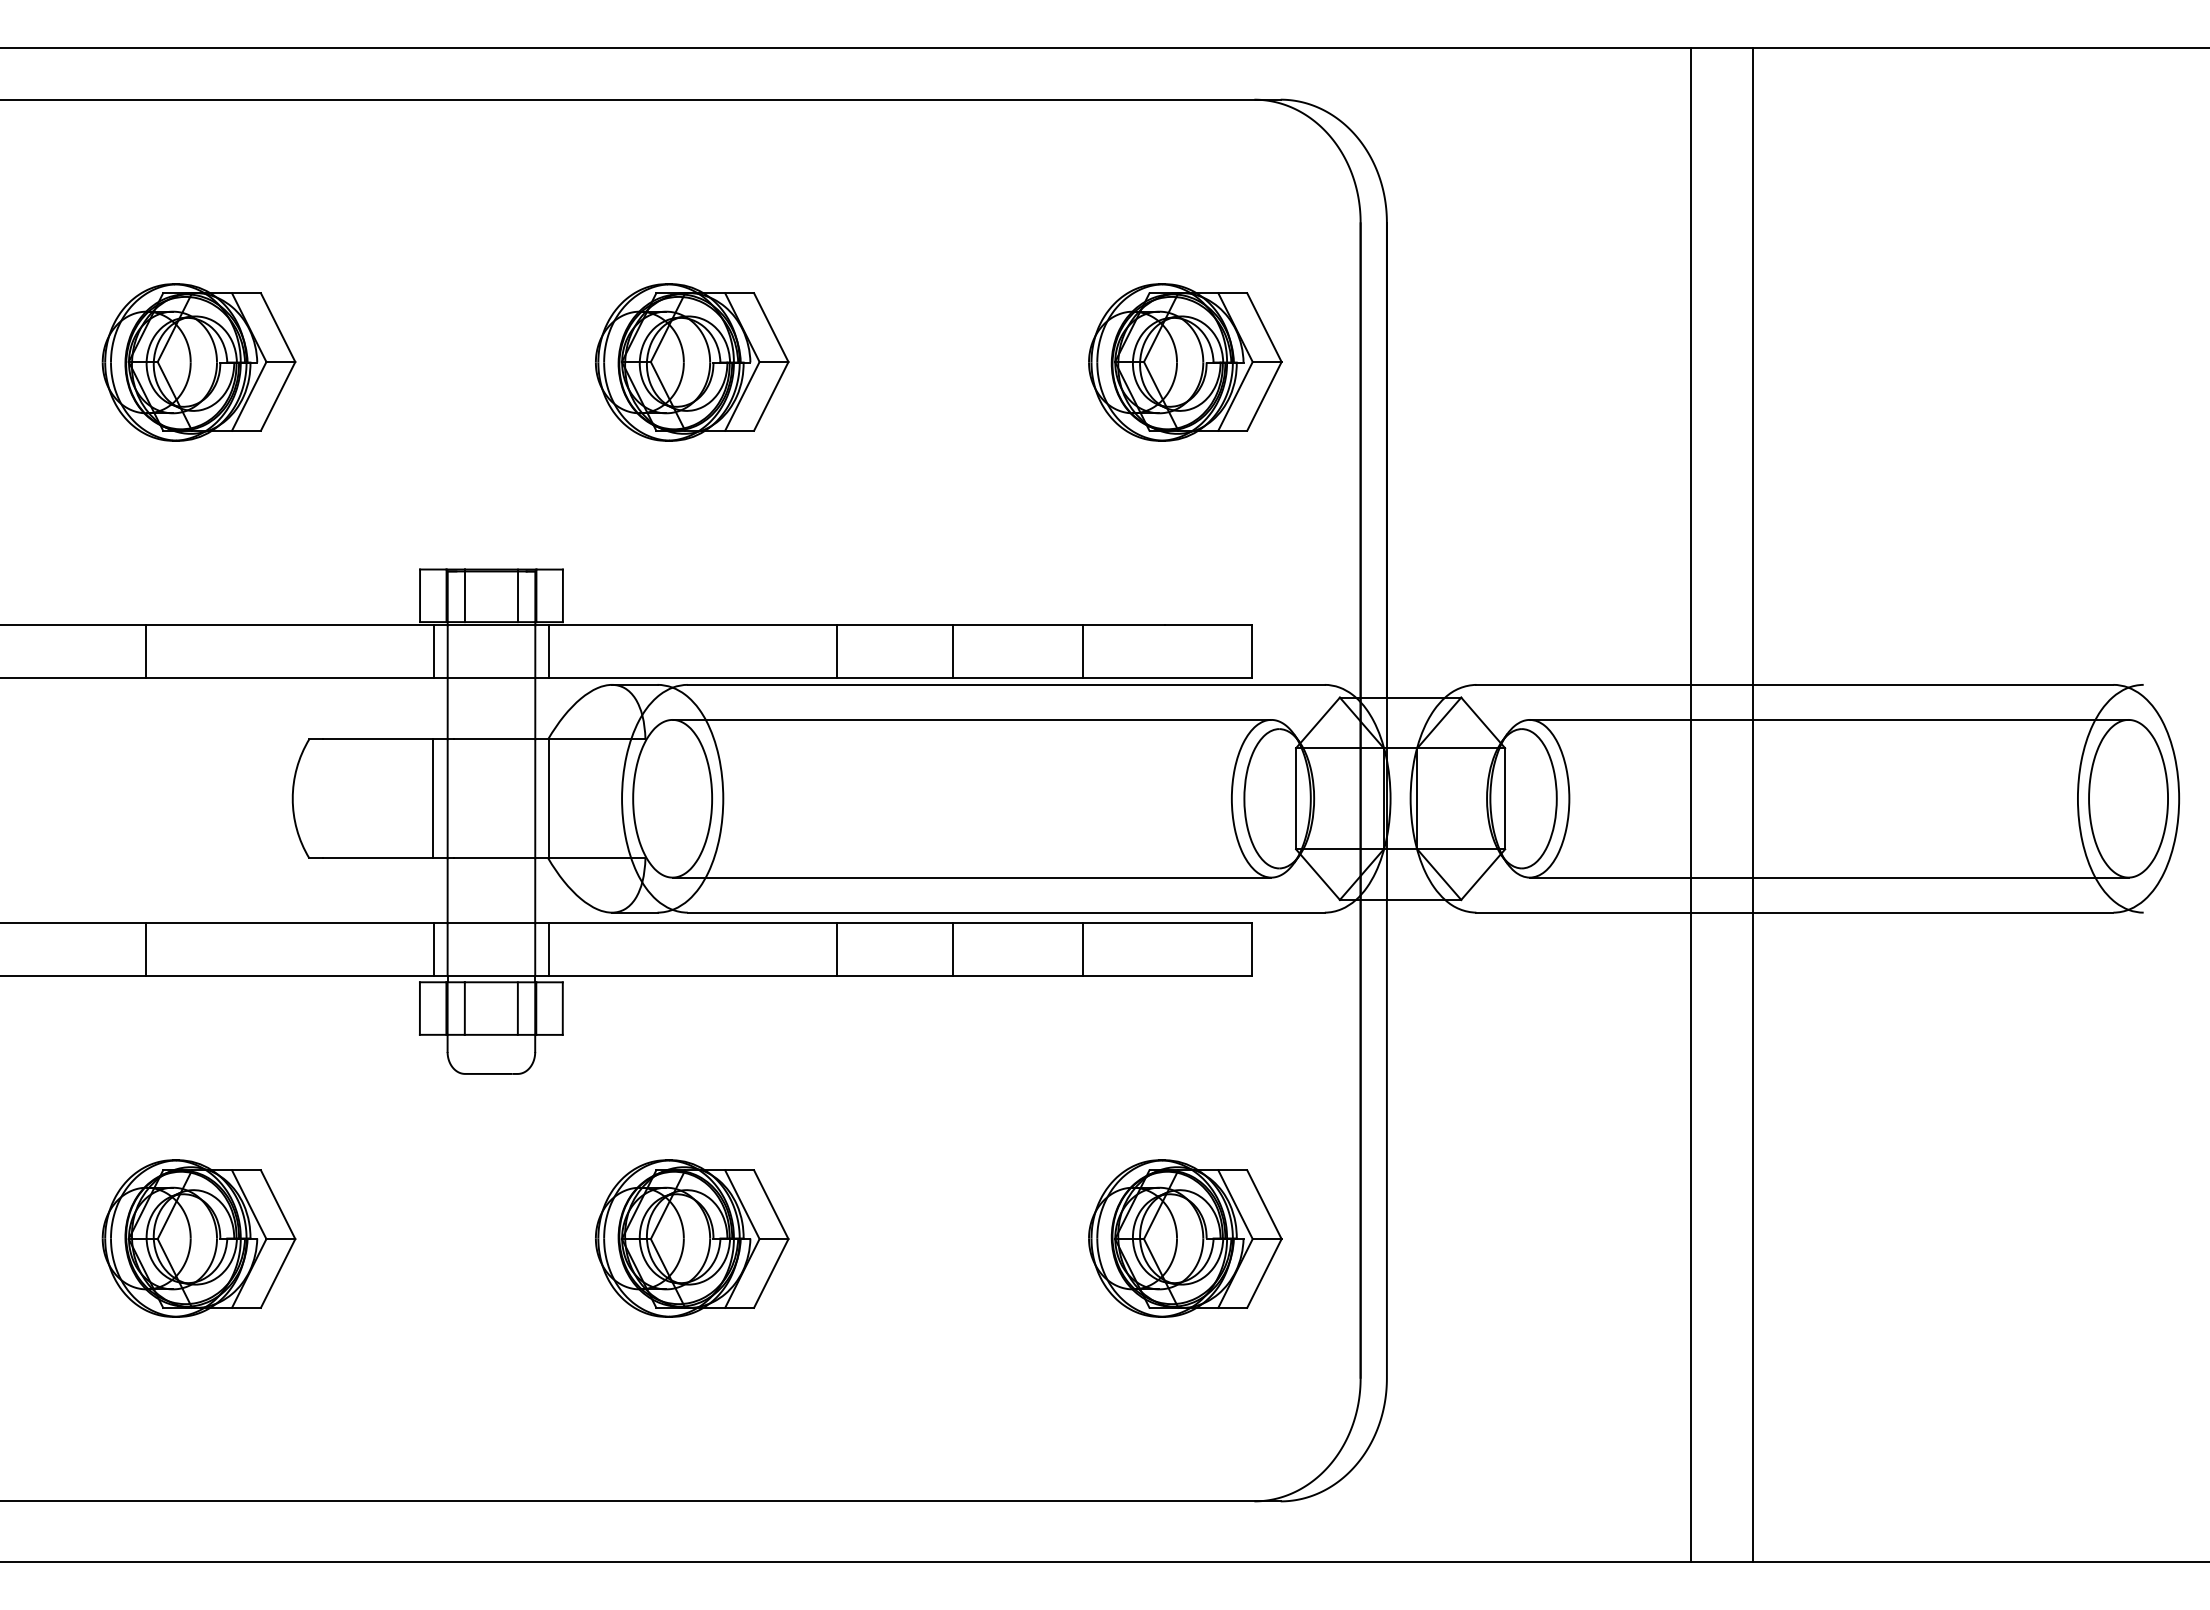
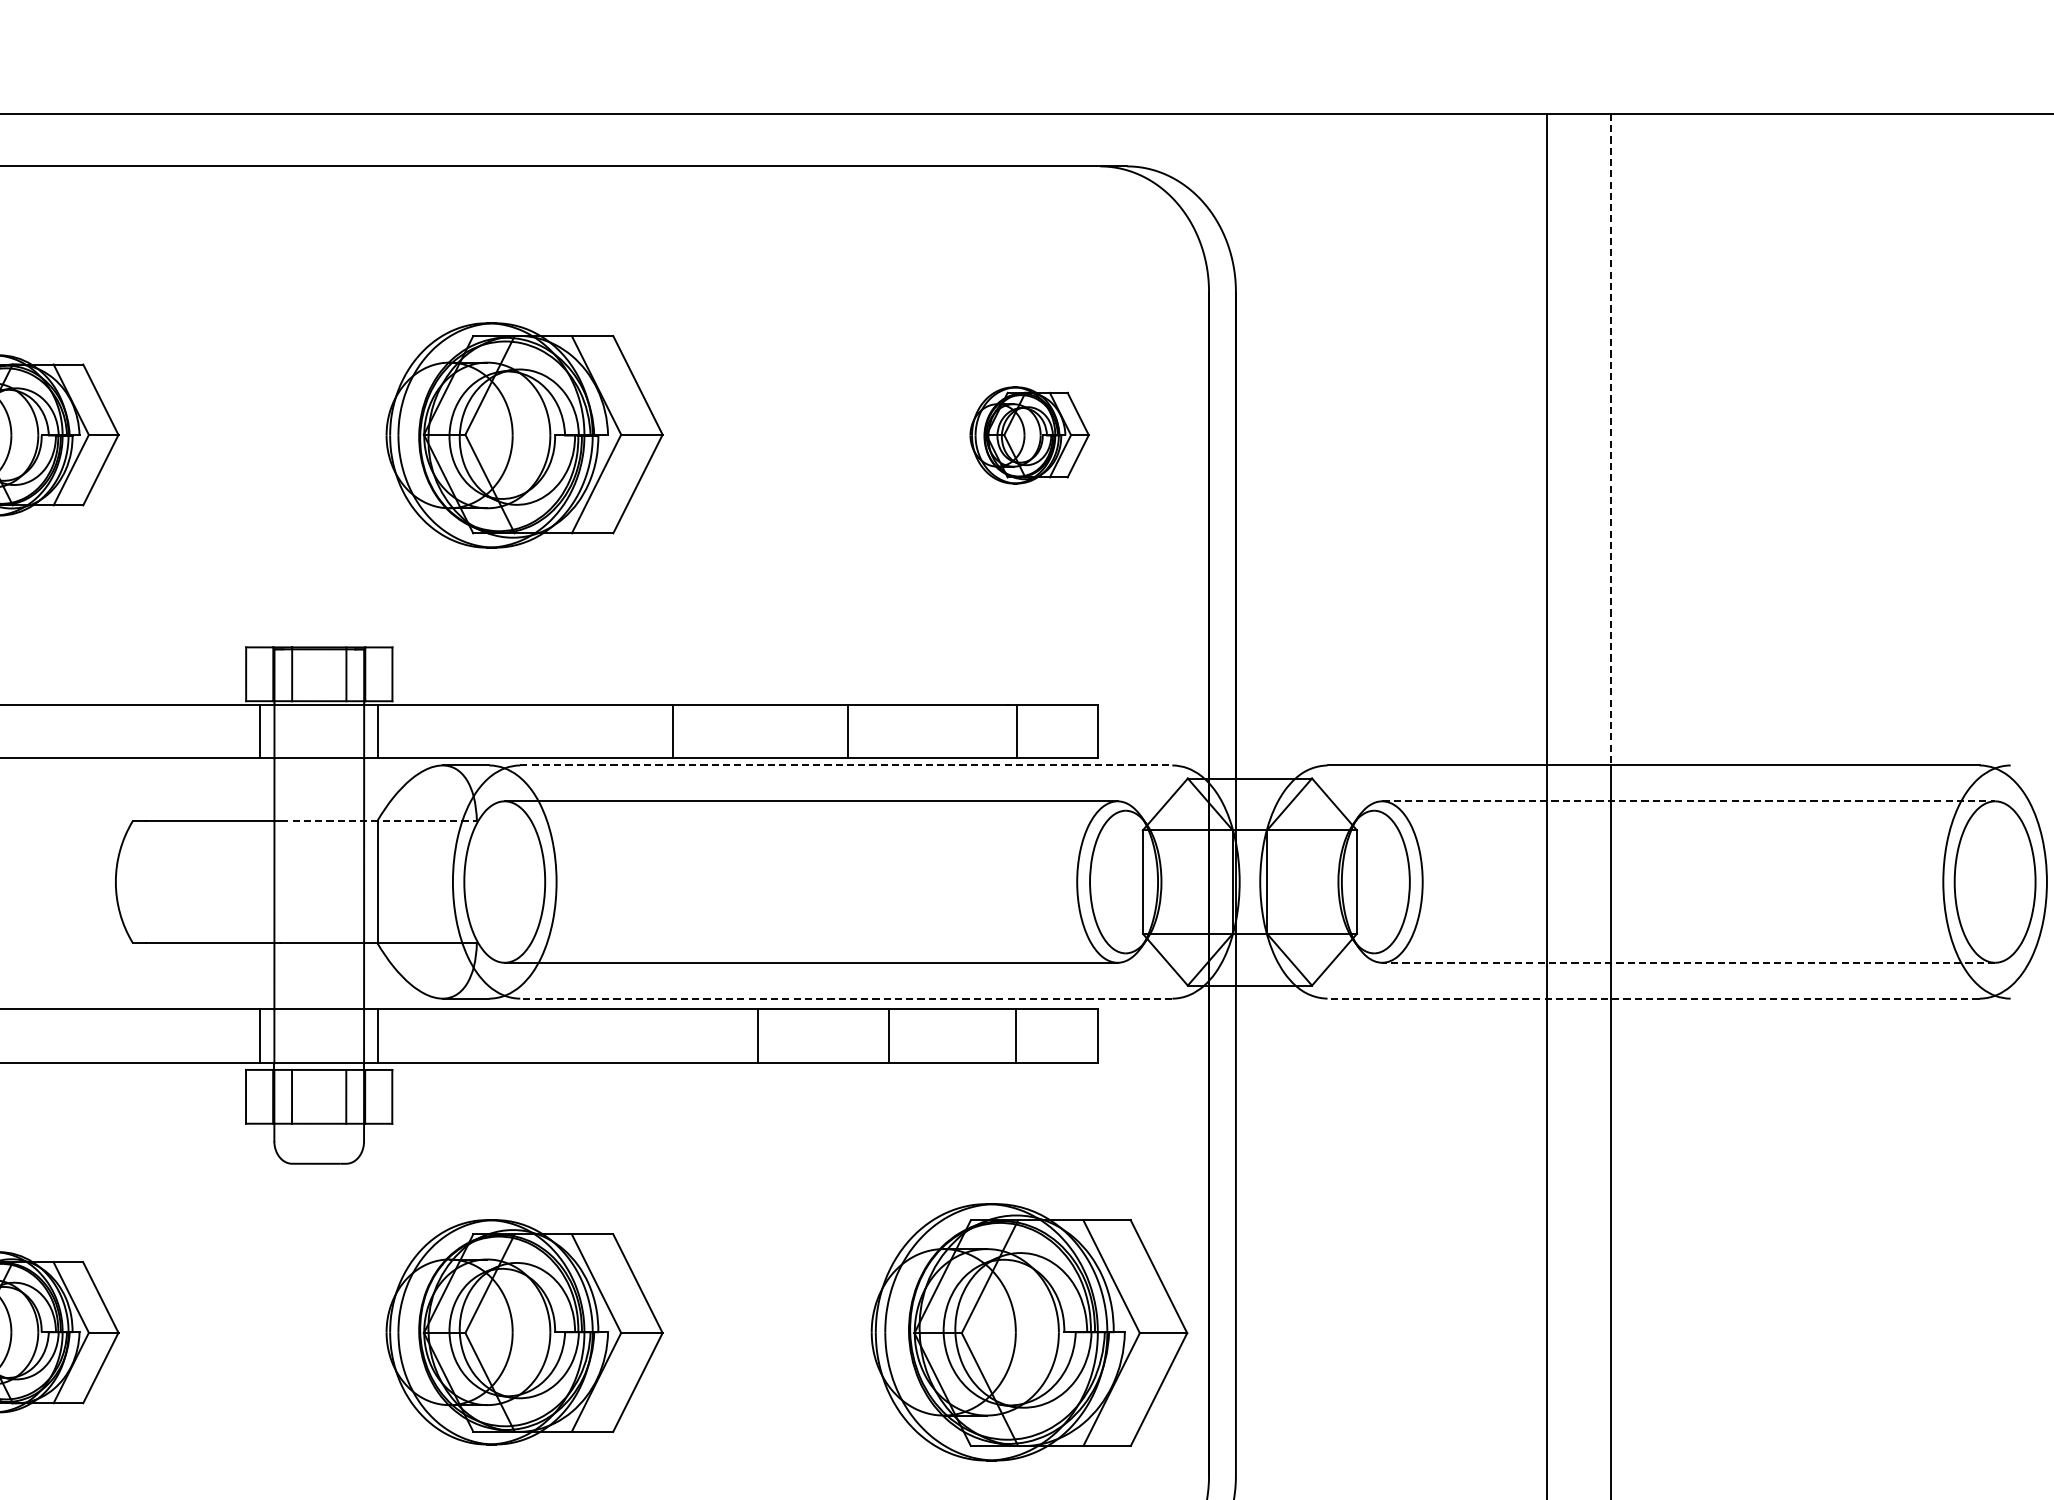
part: (692, 362) -> (525, 435), size x1.4
part: (1185, 362) -> (1029, 435), size x0.6
line: (1752, 367) -> (1610, 440), solid -> dashed
line: (952, 651) -> (847, 731), moved
line: (1083, 651) -> (1017, 731), moved
line: (1006, 684) -> (846, 765), solid -> dashed
line: (1829, 719) -> (1689, 800), solid -> dashed
line: (549, 739) -> (378, 821), solid -> dashed
line: (432, 798) -> (258, 881), removed
line: (1828, 877) -> (1687, 962), solid -> dashed
line: (1005, 912) -> (845, 998), solid -> dashed
line: (1794, 912) -> (1653, 998), solid -> dashed
line: (837, 949) -> (758, 1036), moved
line: (952, 949) -> (888, 1036), moved
line: (1083, 949) -> (1016, 1036), moved
part: (692, 1238) -> (525, 1332), size x1.4
part: (1185, 1238) -> (1029, 1332), size x1.6

